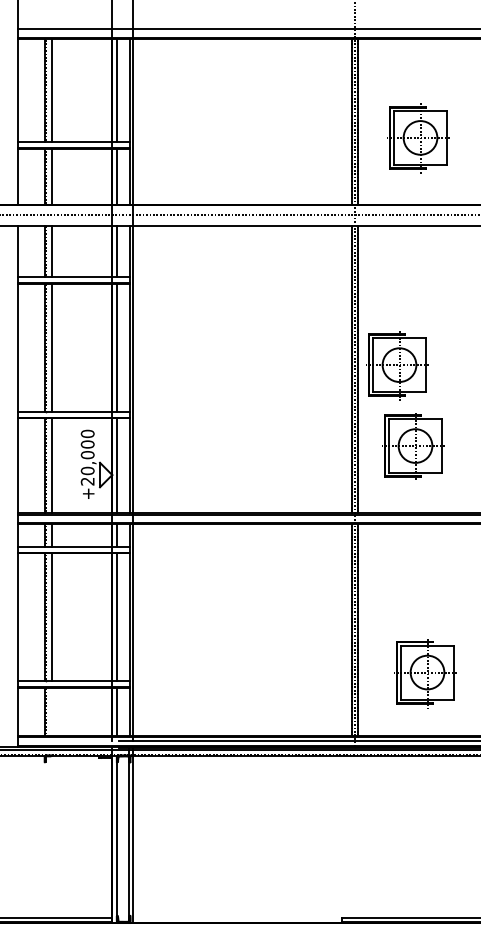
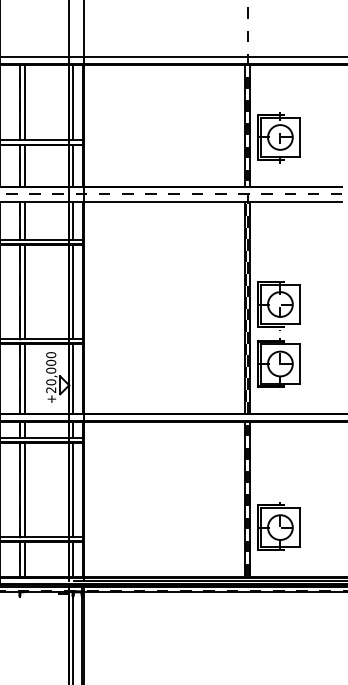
part: (418, 138) -> (278, 137), moved
part: (413, 446) -> (278, 364), moved
part: (425, 673) -> (278, 528), moved
line: (51, 711) -> (24, 559), added

